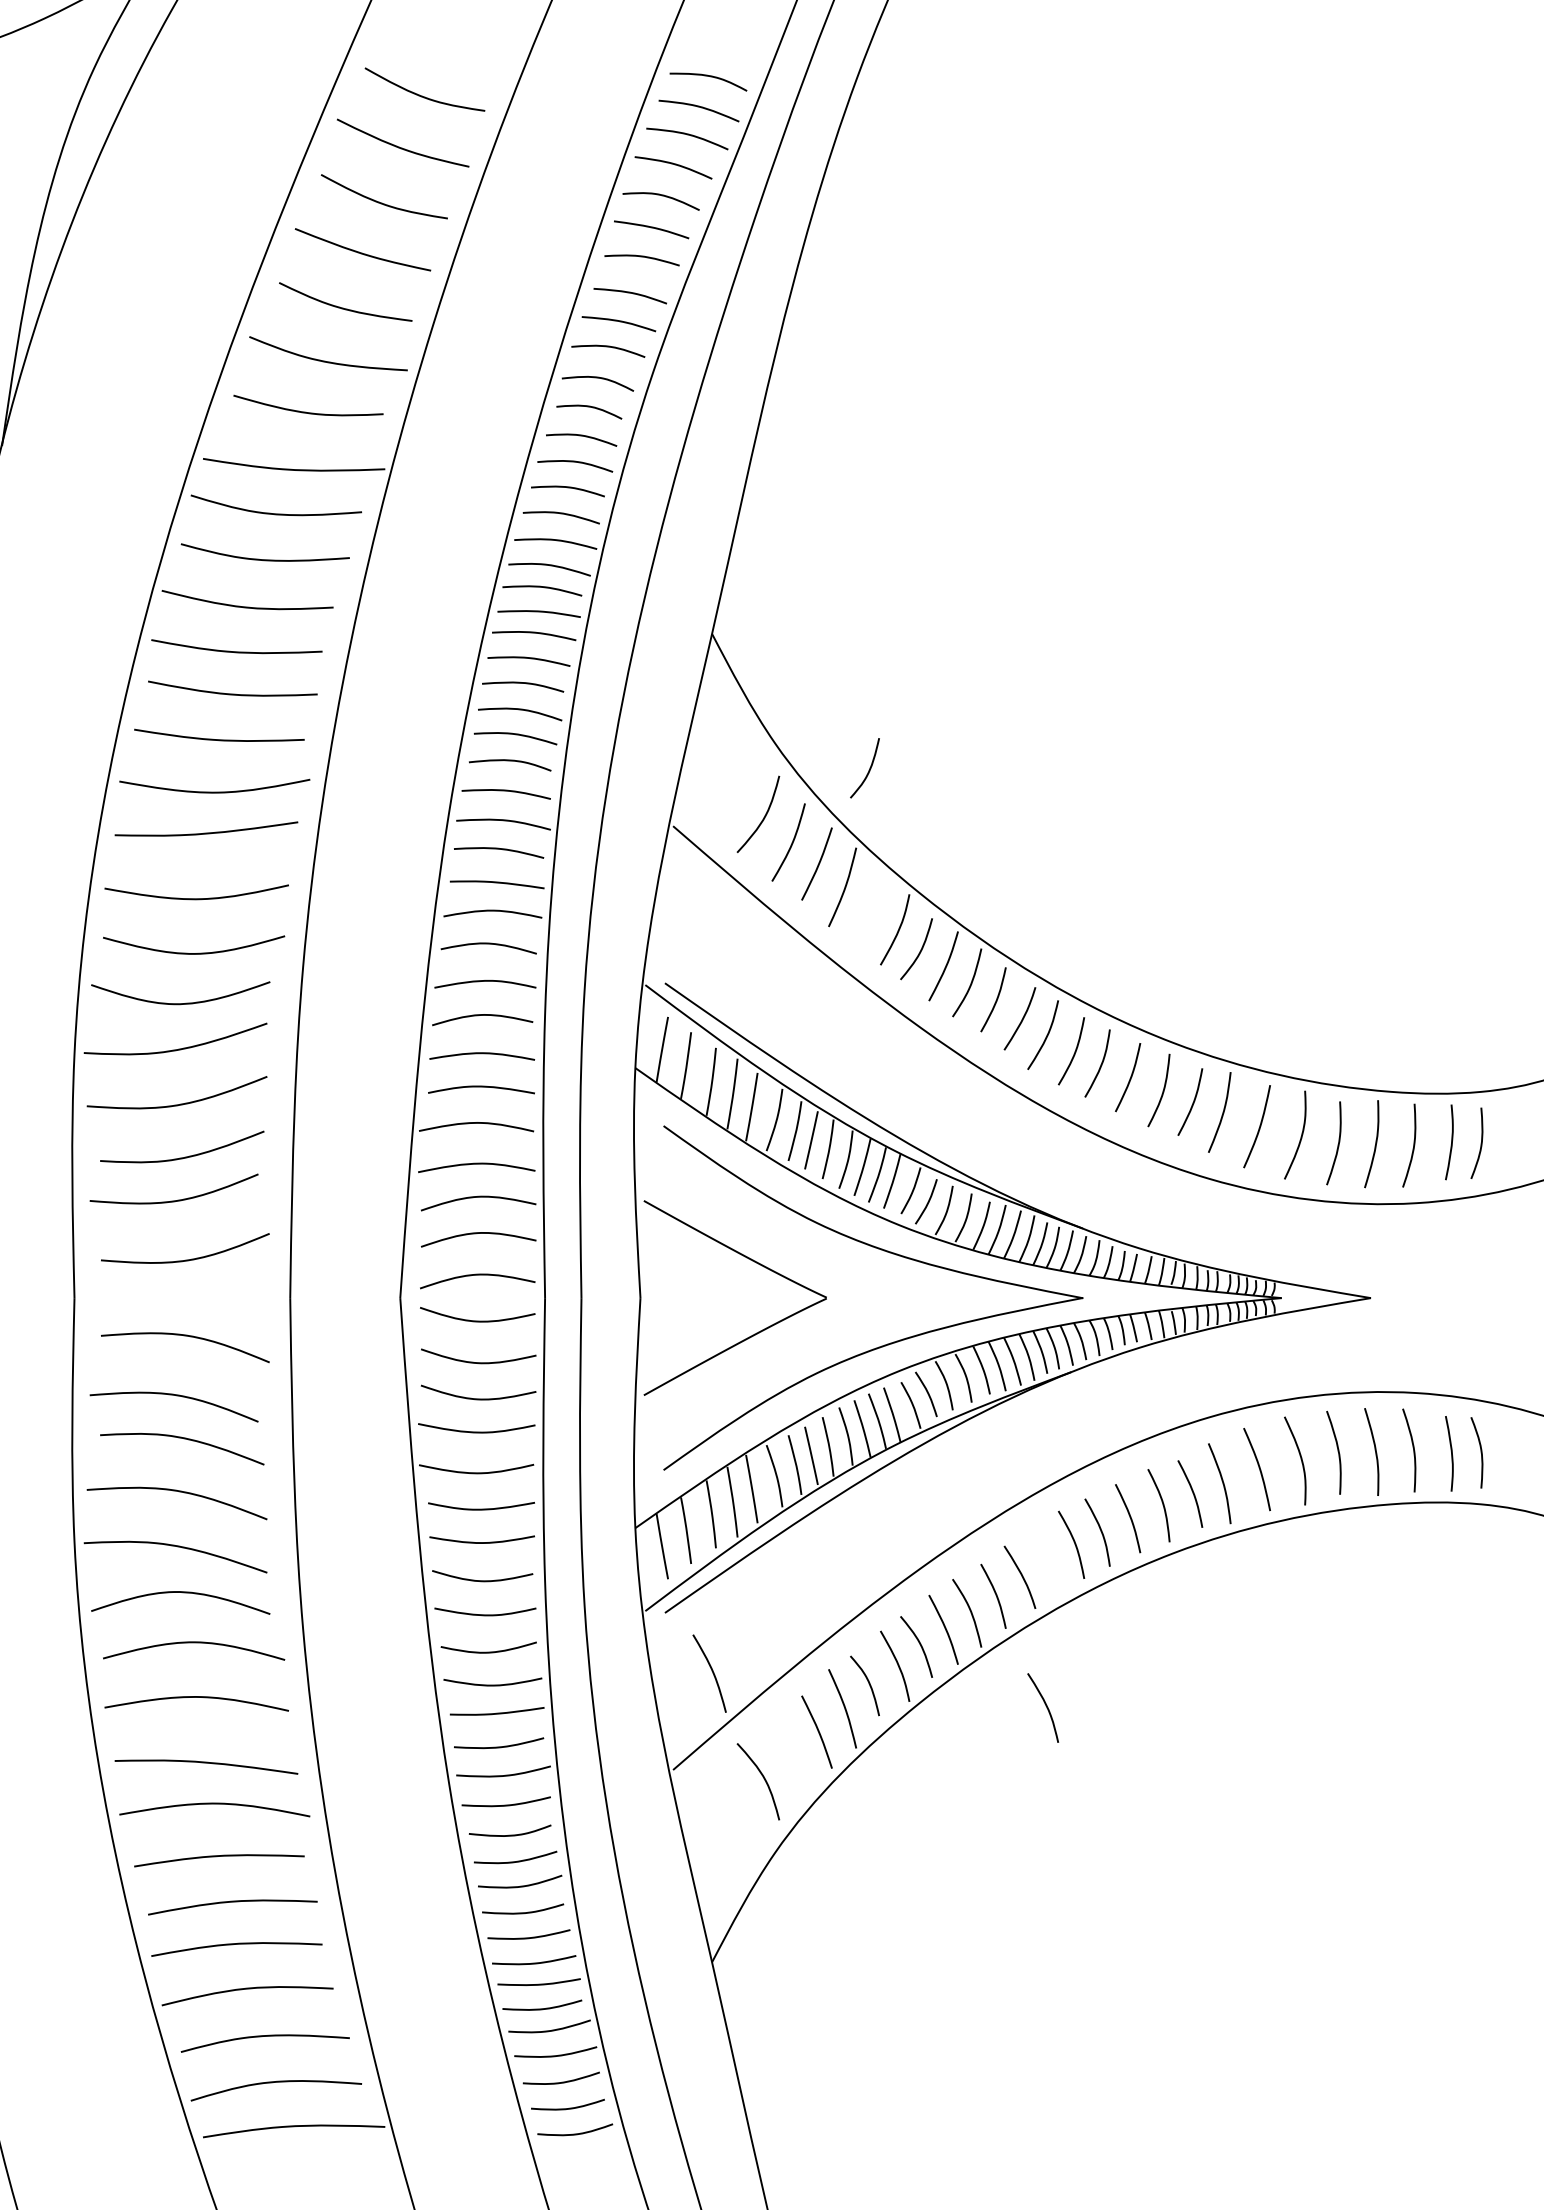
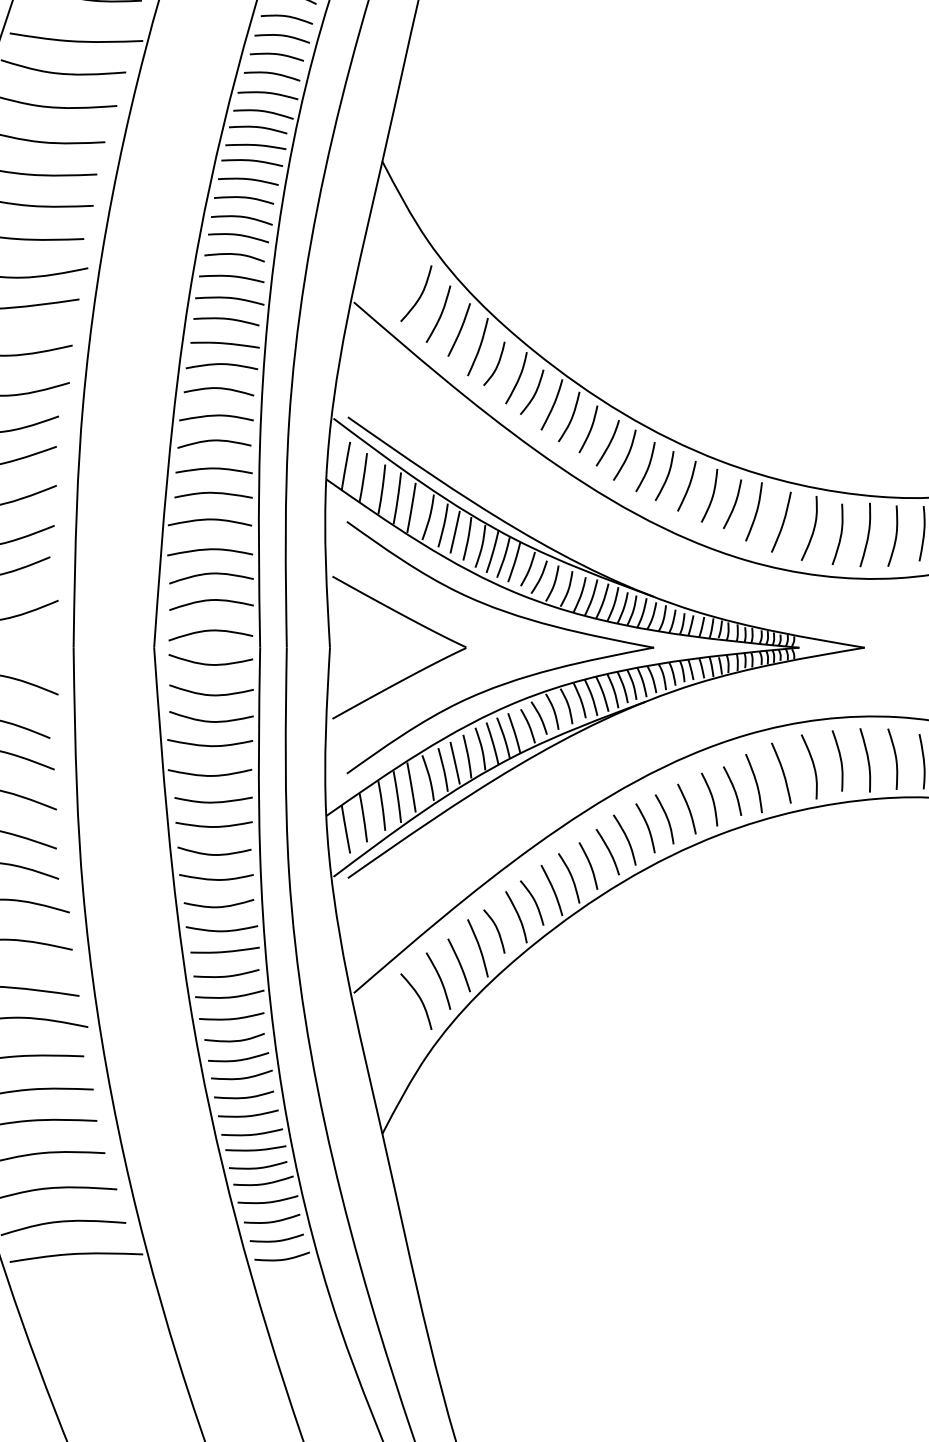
curve: (868, 770) -> (496, 365), moved
curve: (711, 1671) -> (439, 979), moved
curve: (1045, 1706) -> (626, 839), moved

